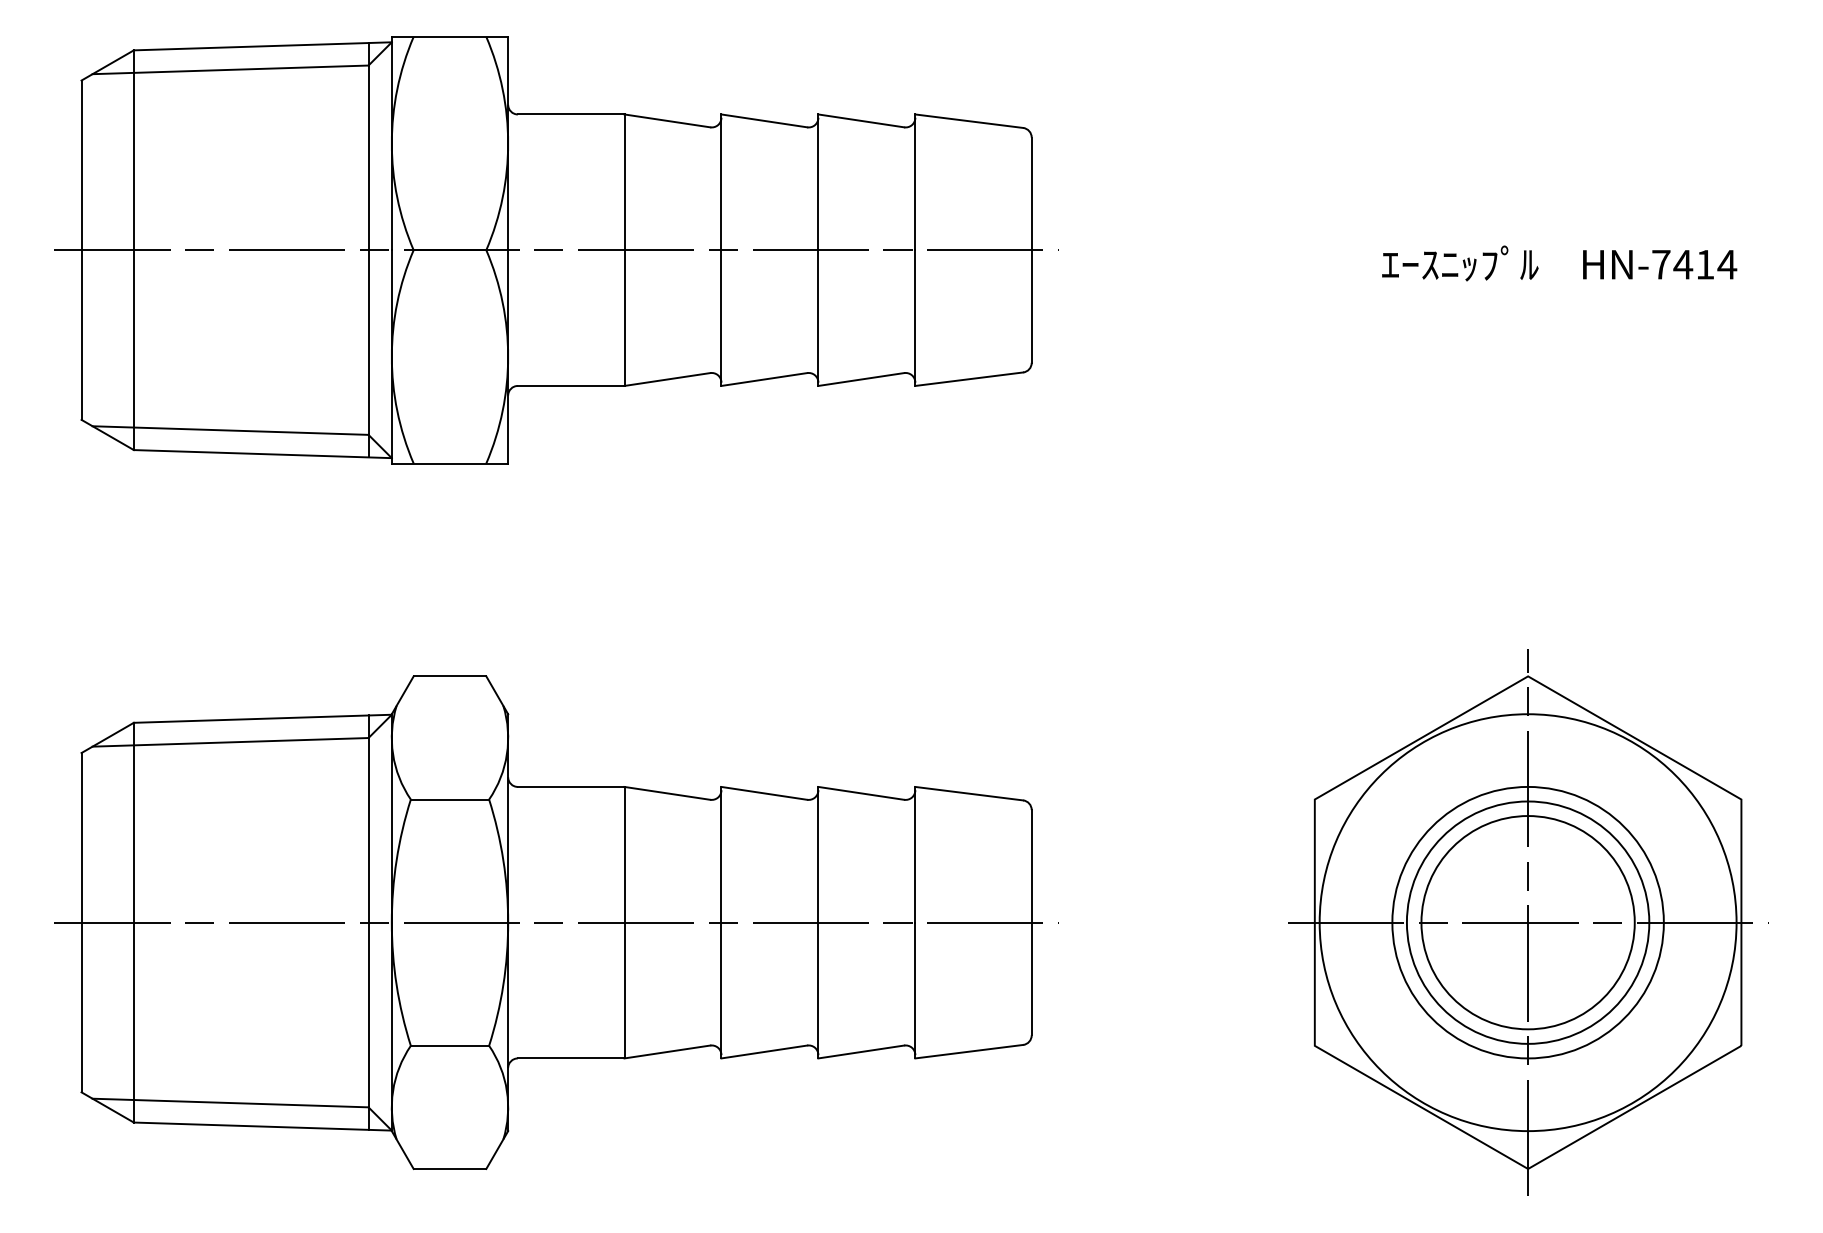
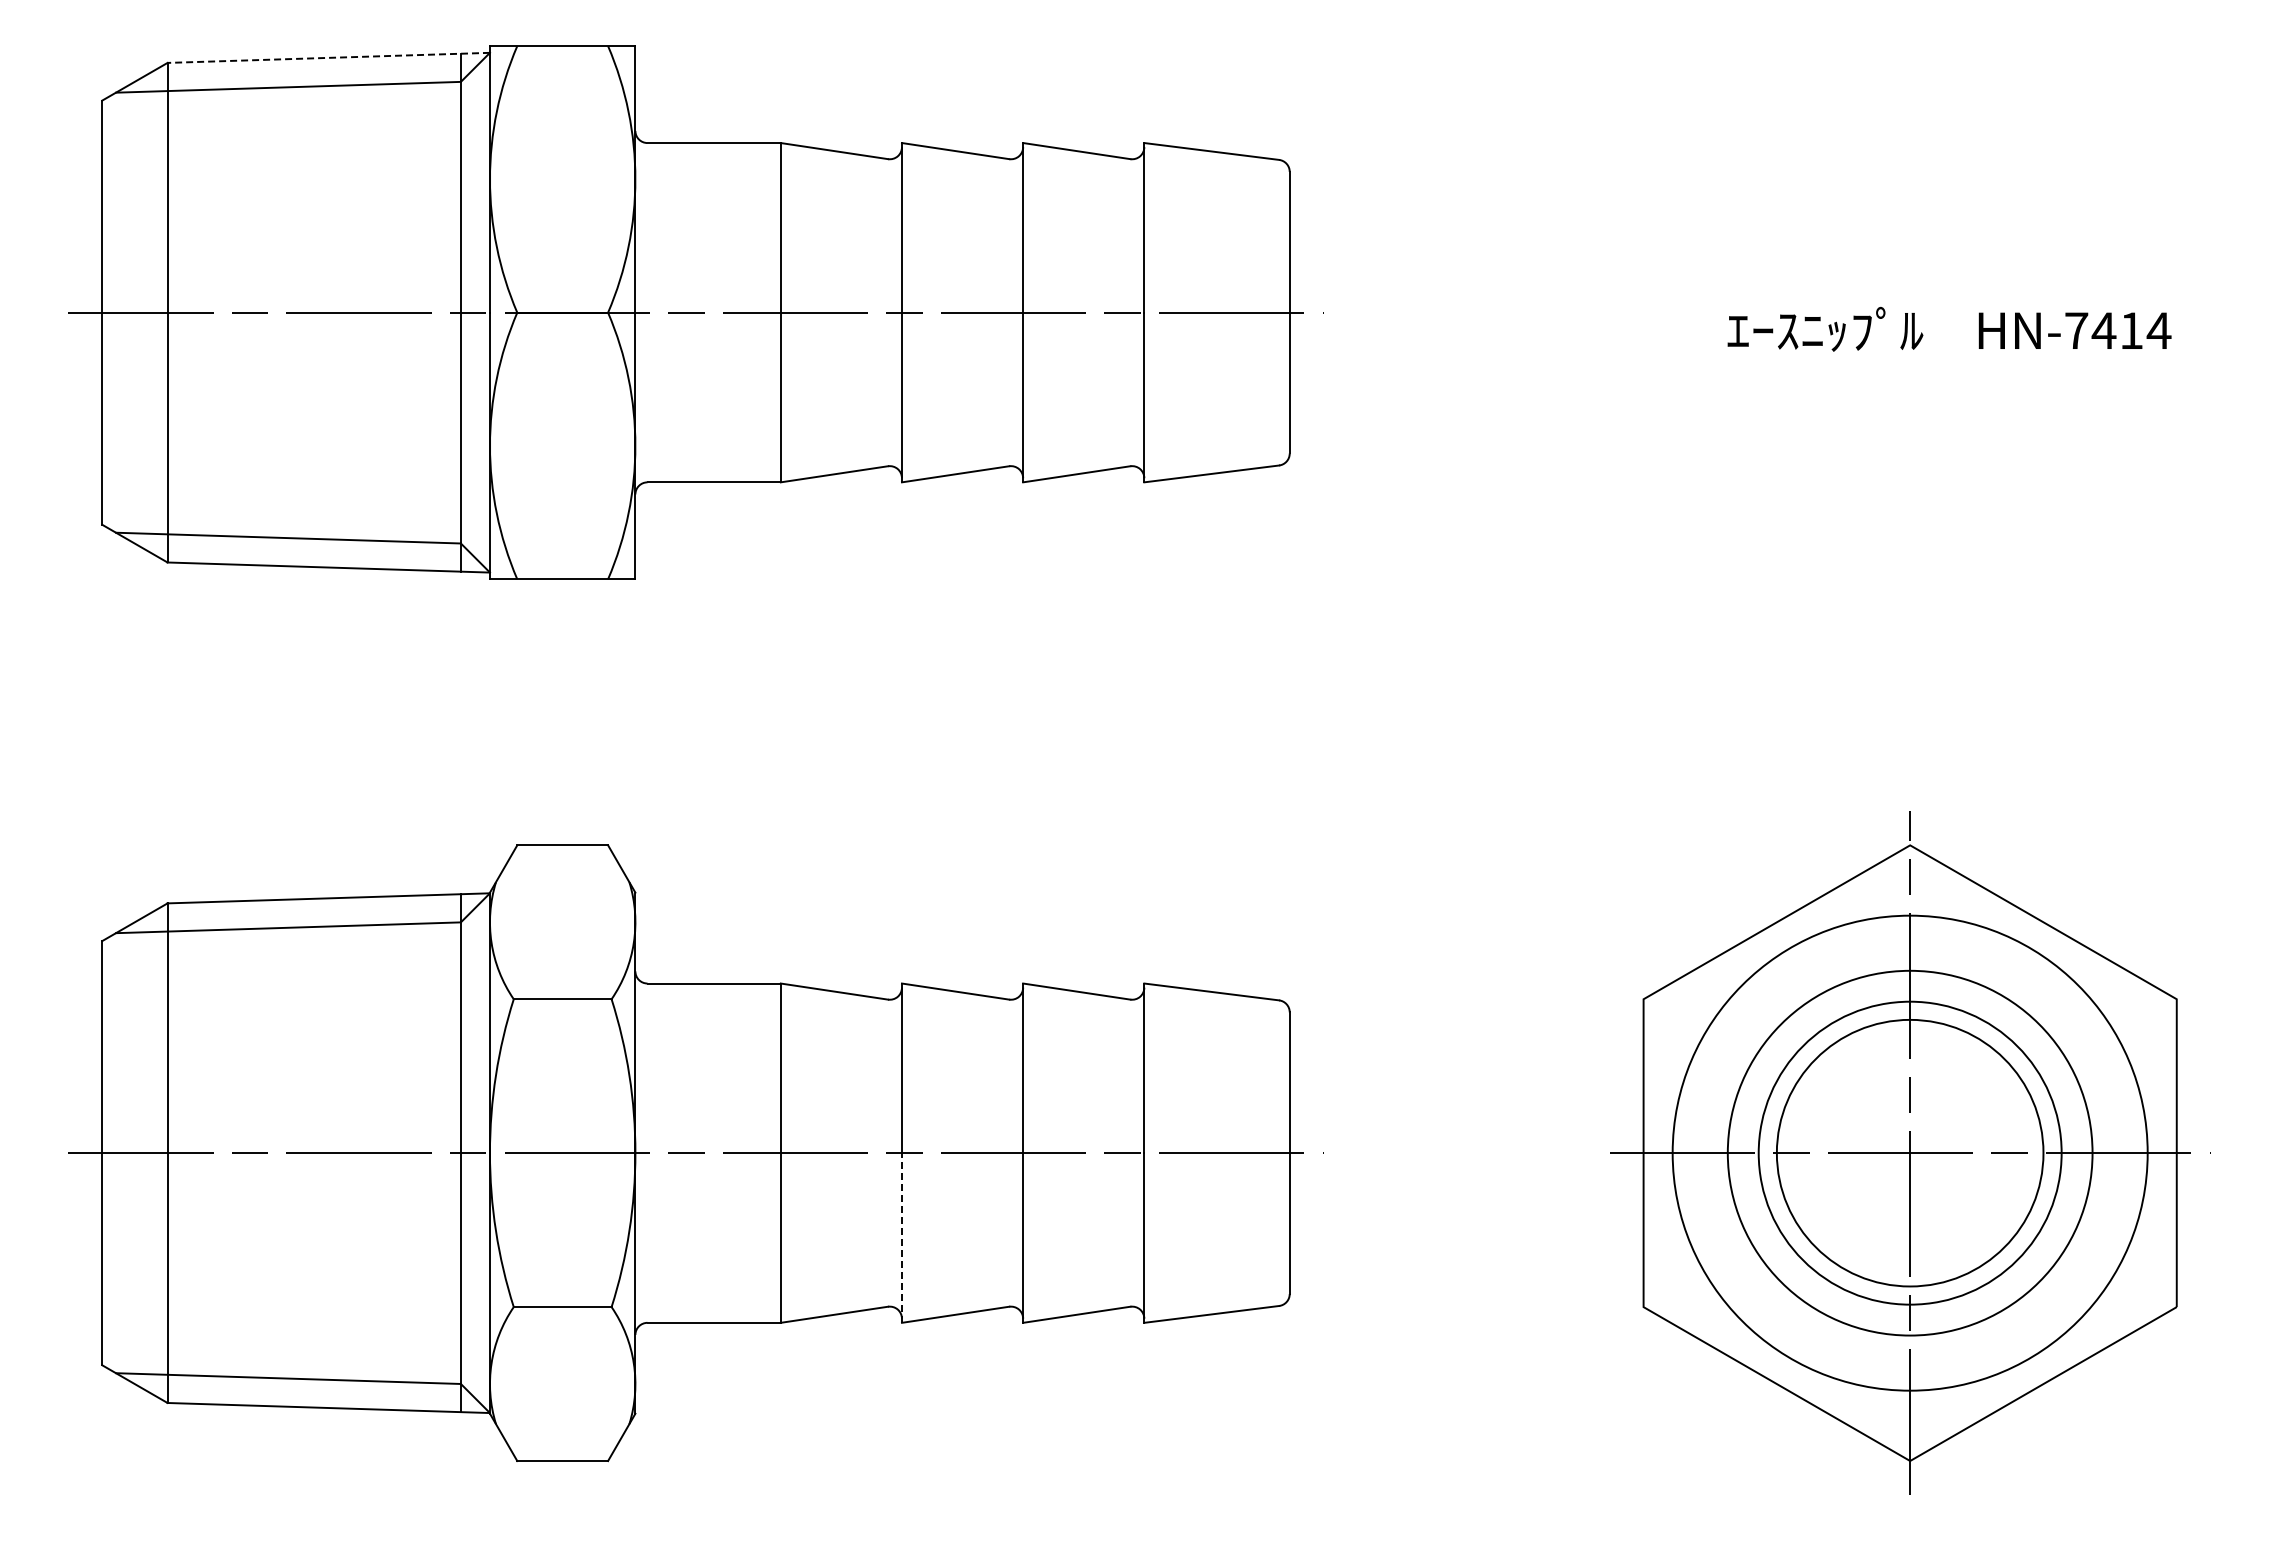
line: (262, 46) -> (328, 57), solid -> dashed
circle: (1527, 922) -> (1909, 1152), size x0.7
circle: (1527, 922) -> (1909, 1152), size x1.4
line: (721, 990) -> (901, 1238), solid -> dashed

